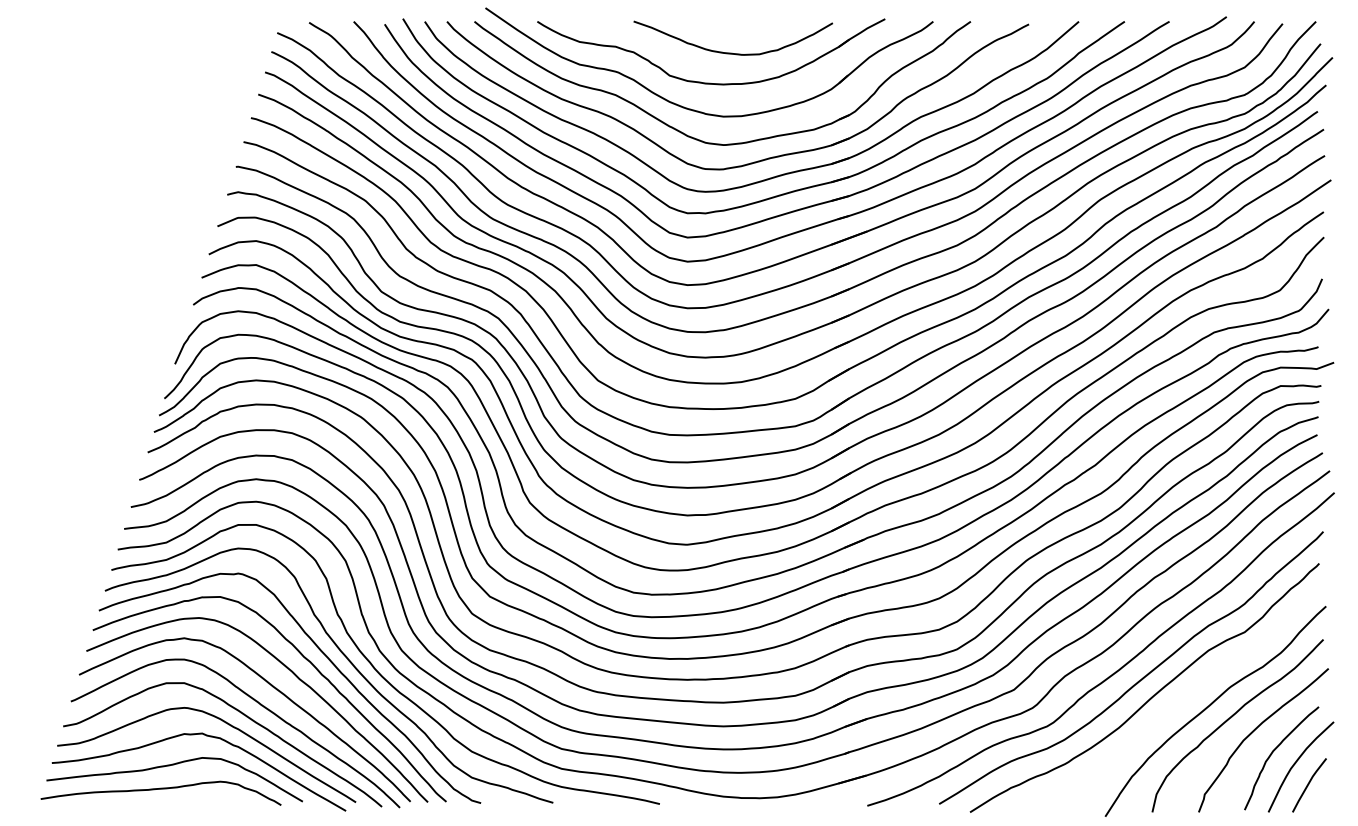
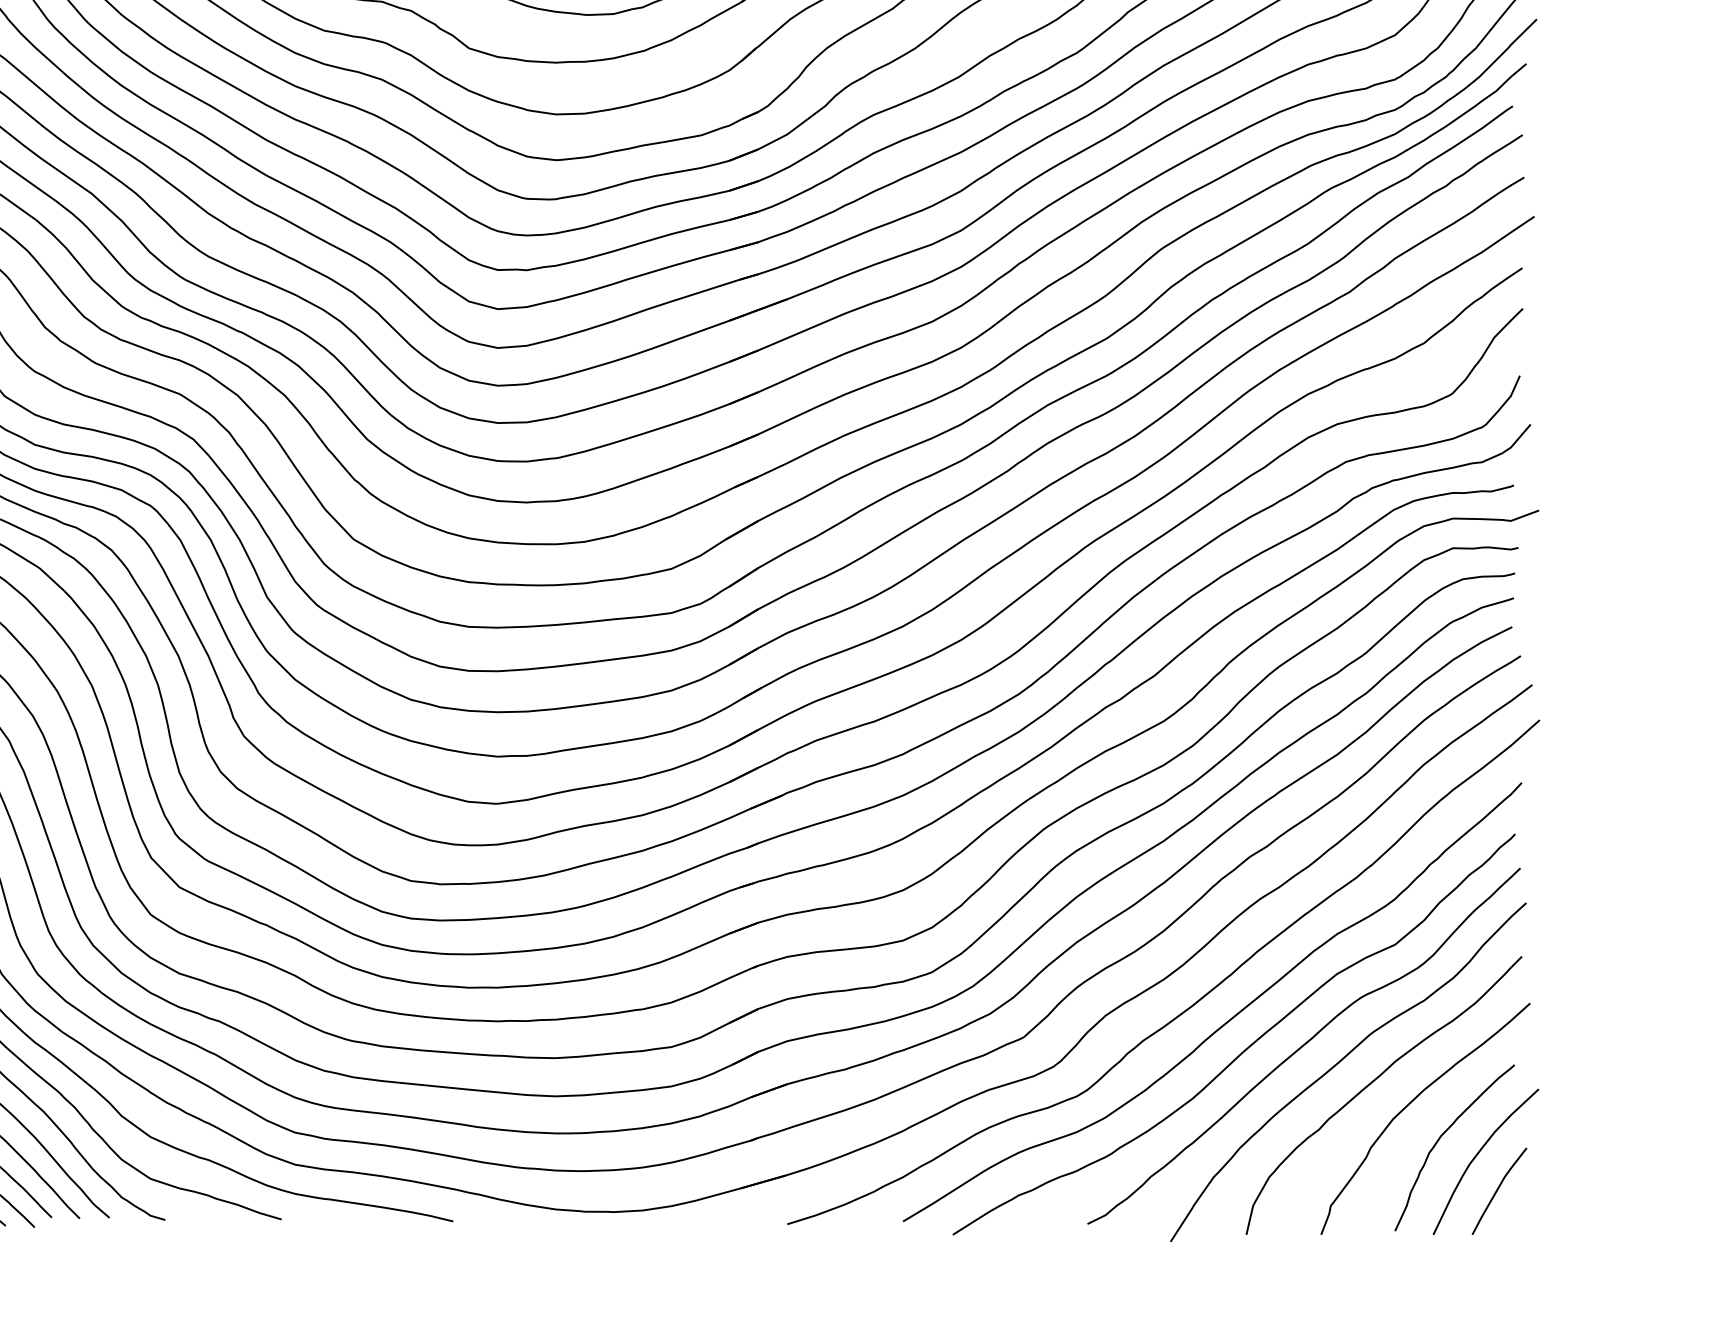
curve: (1187, 695) -> (1302, 1046), added

